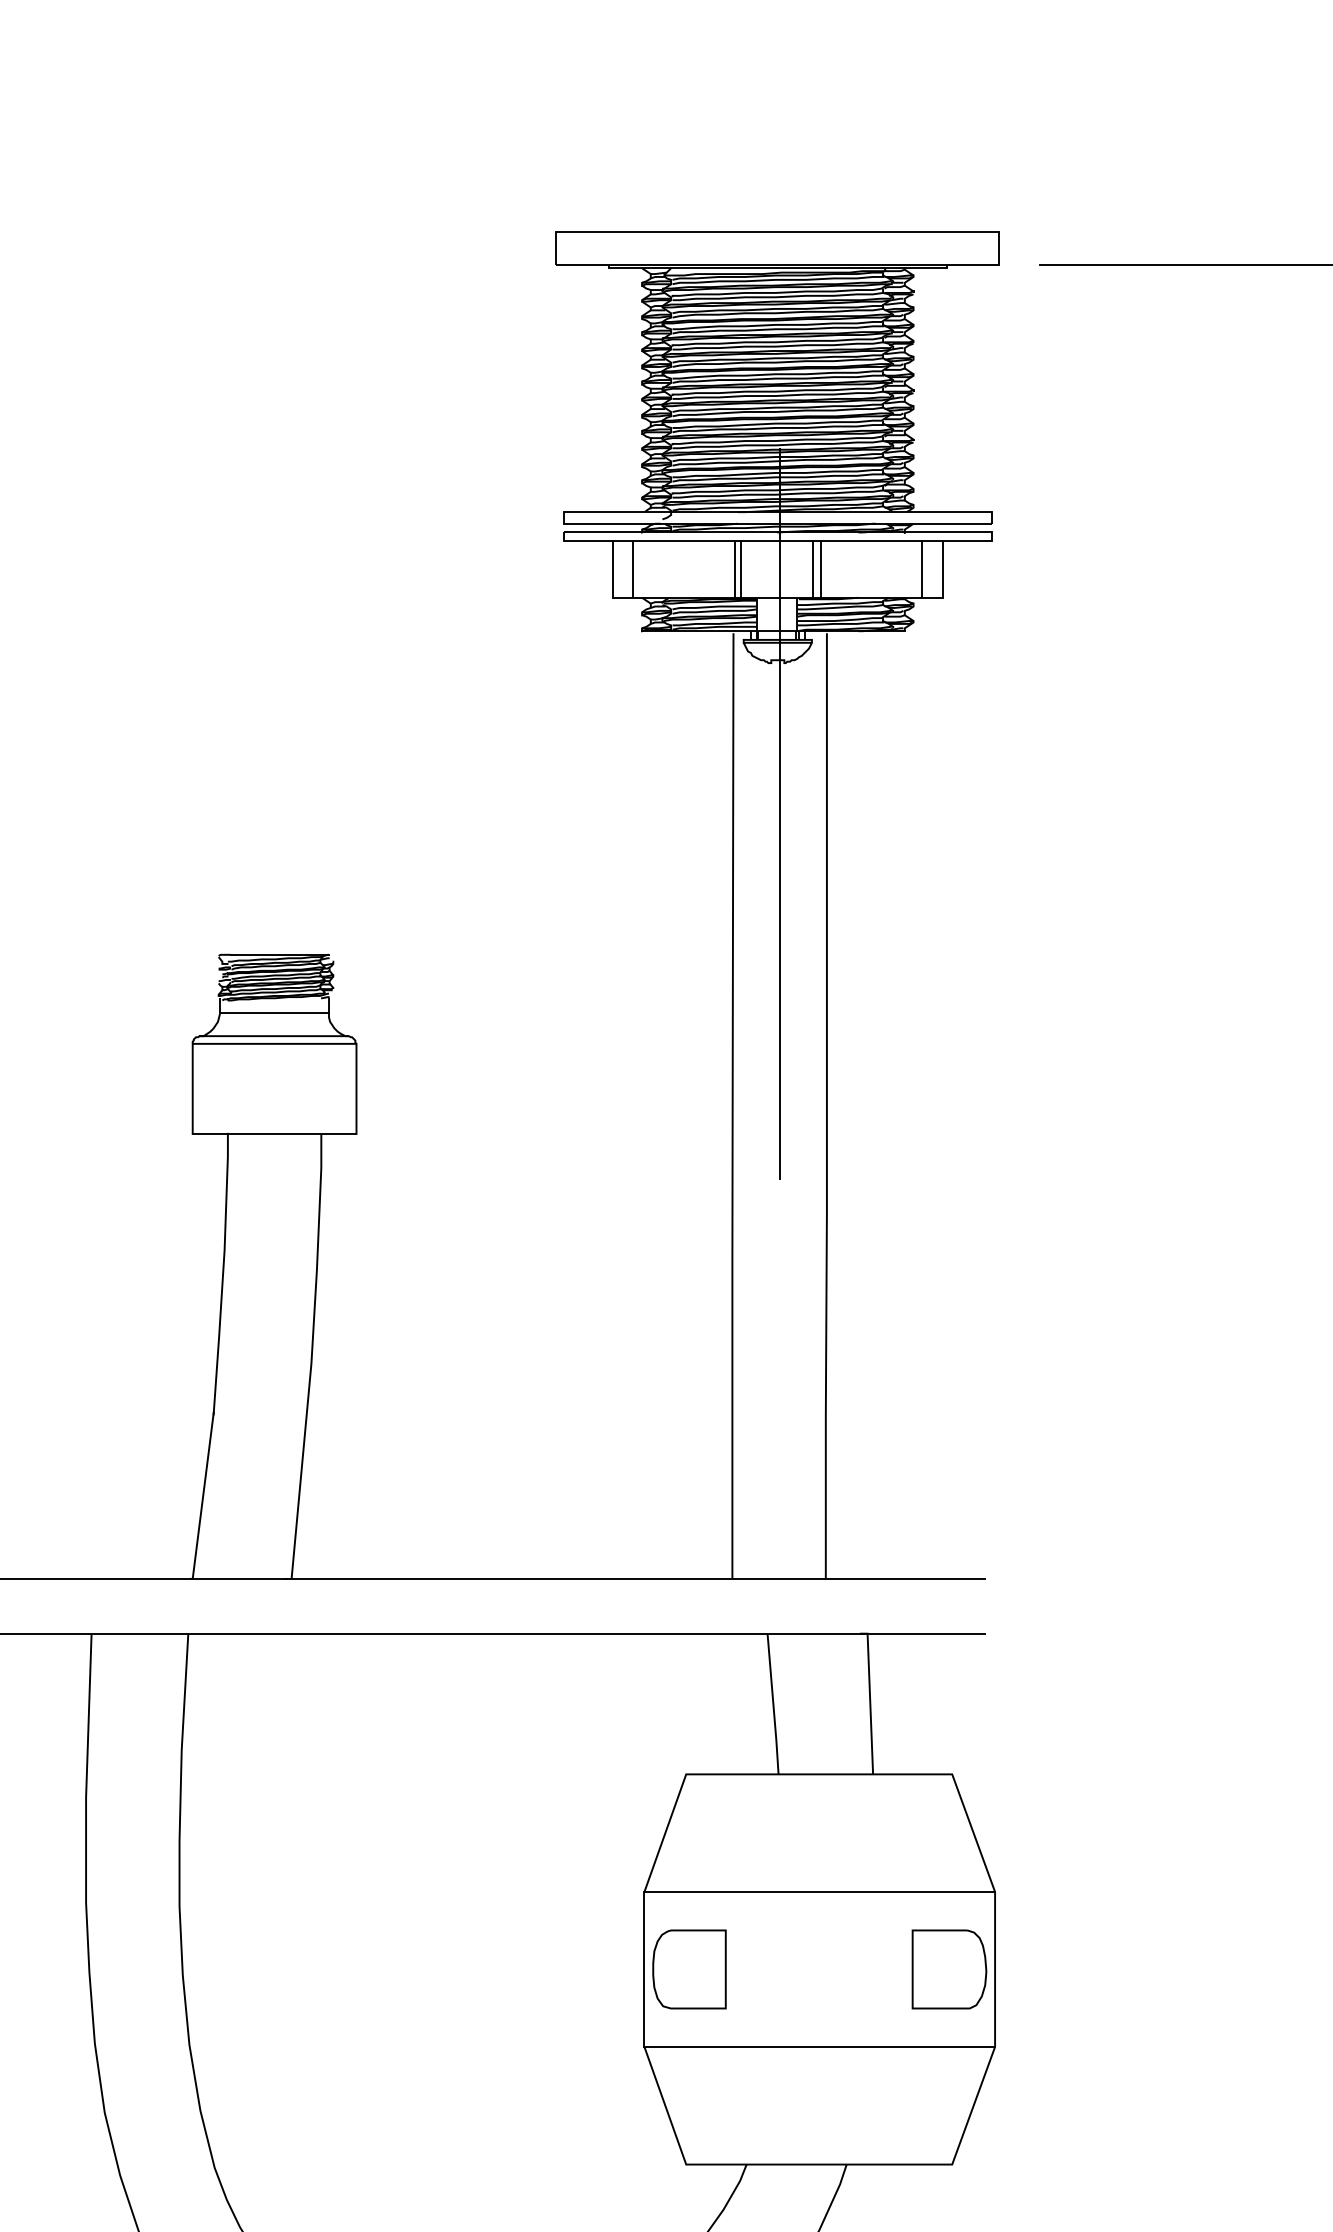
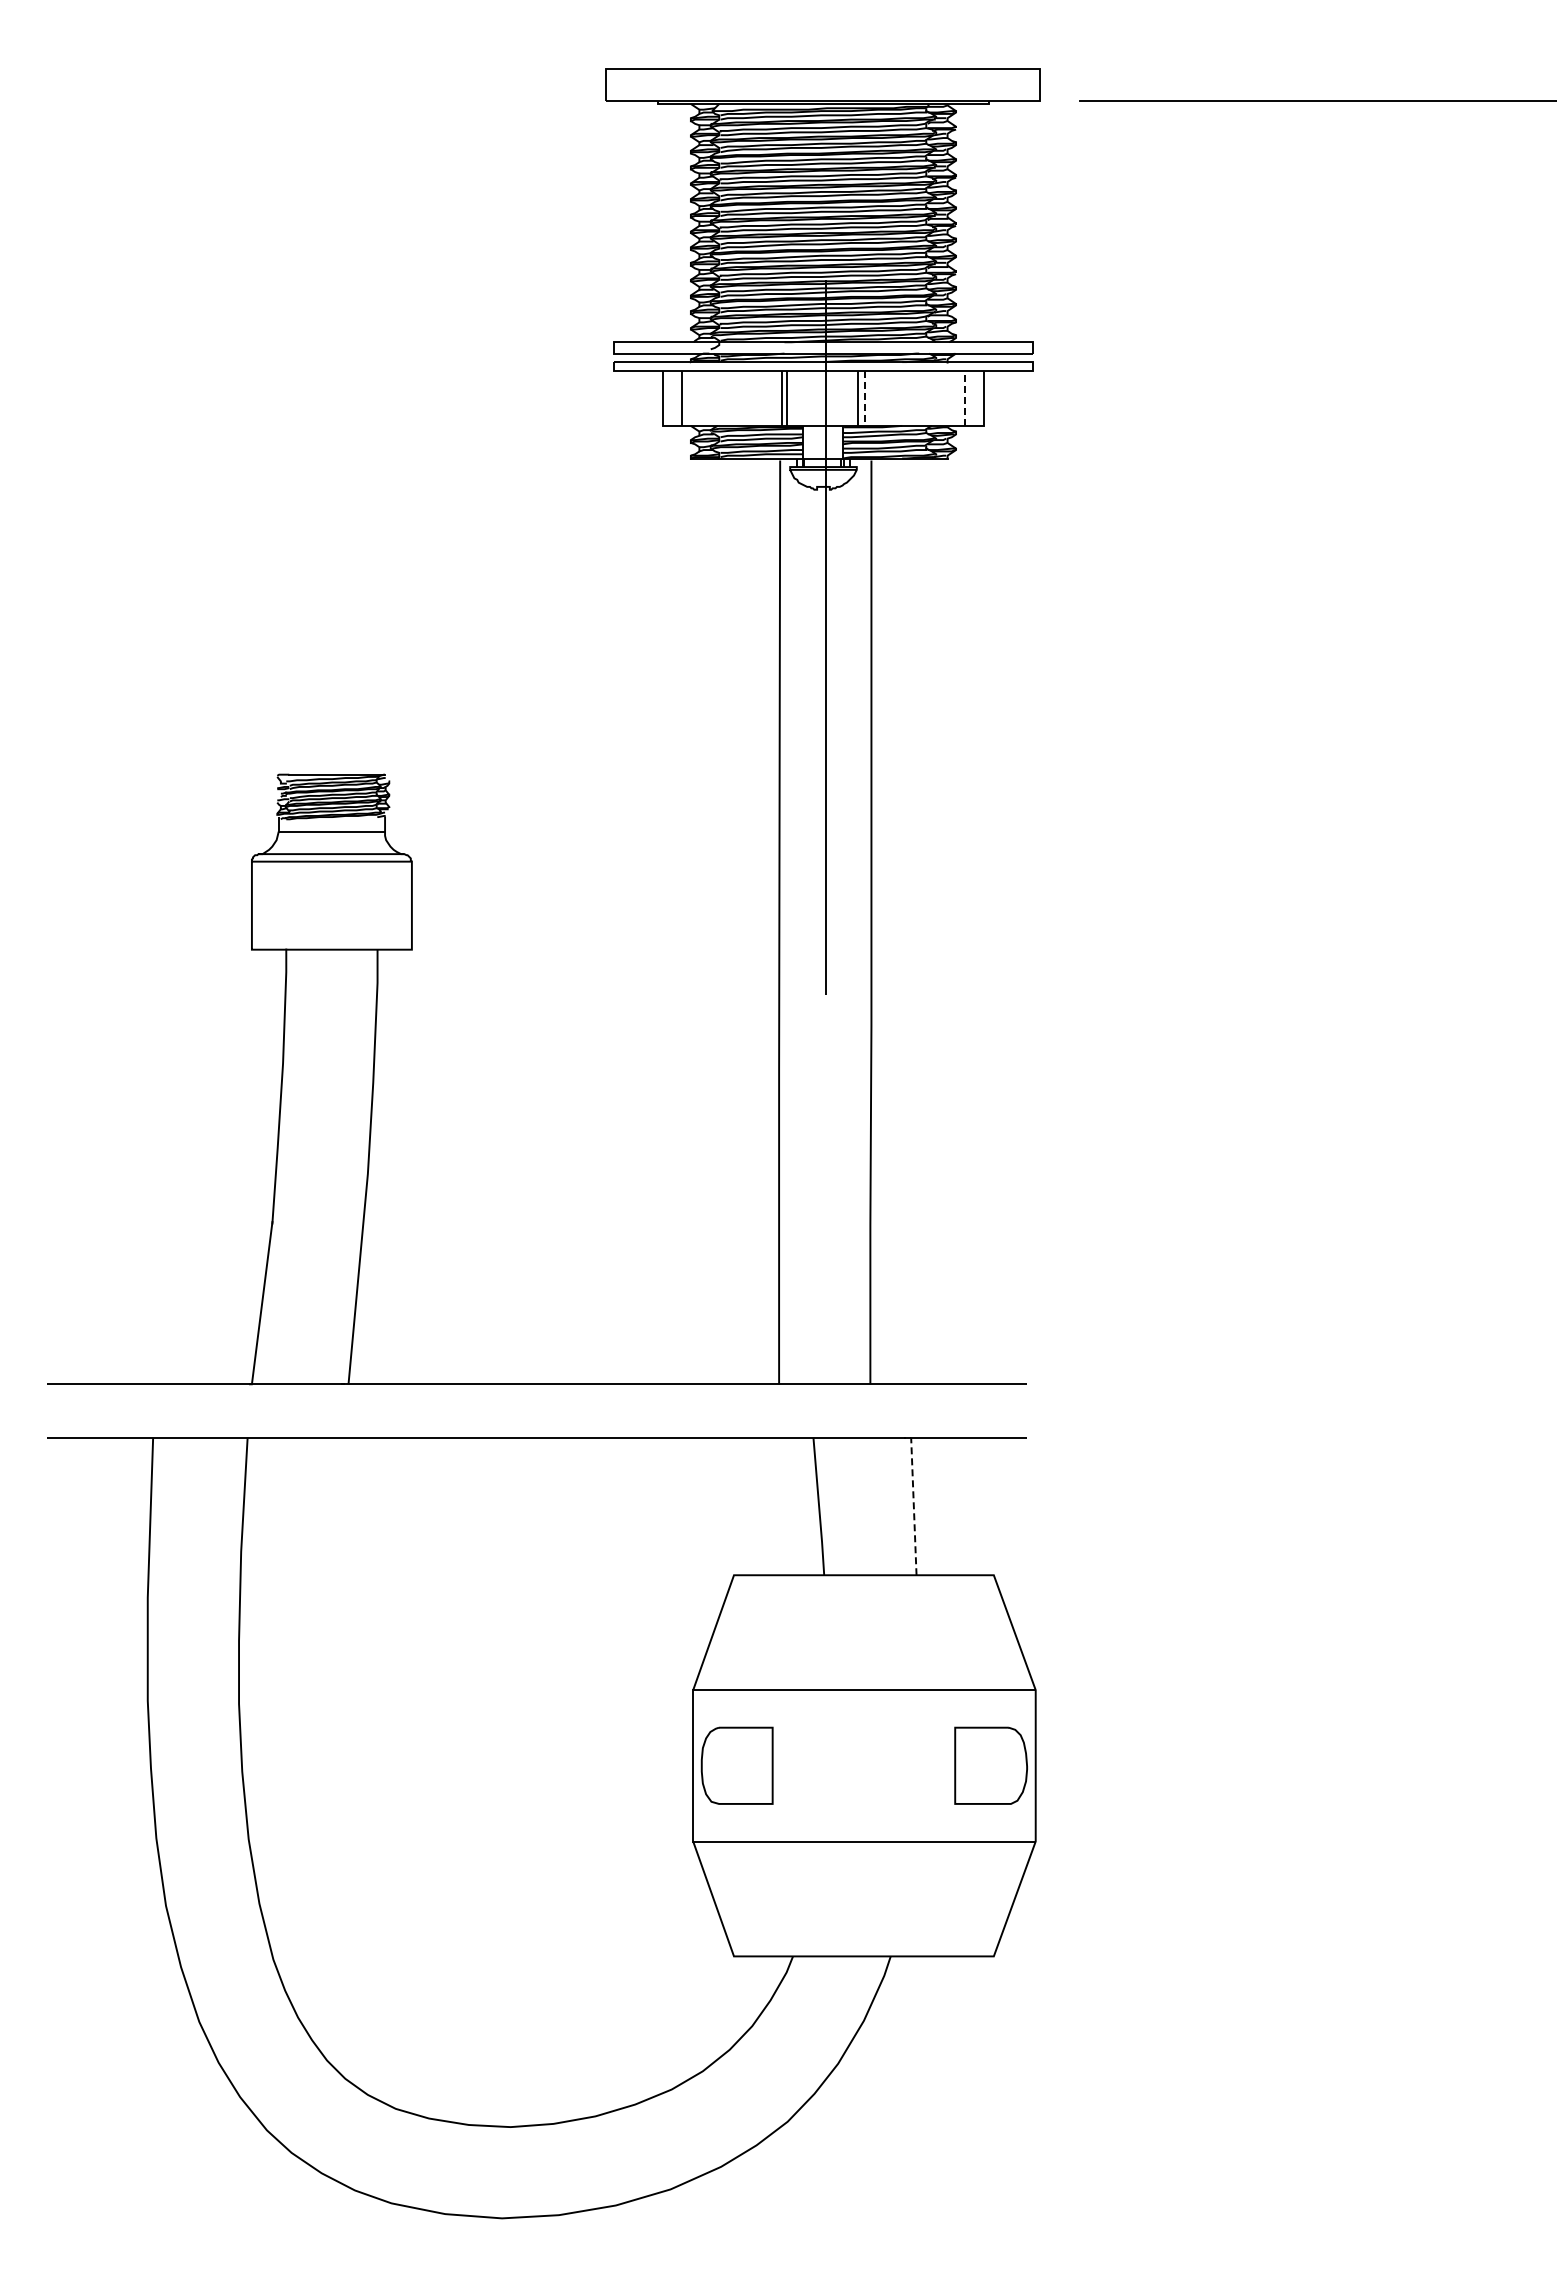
line: (820, 569) -> (865, 398), solid -> dashed
line: (922, 569) -> (964, 398), solid -> dashed
line: (869, 1698) -> (913, 1501), solid -> dashed

